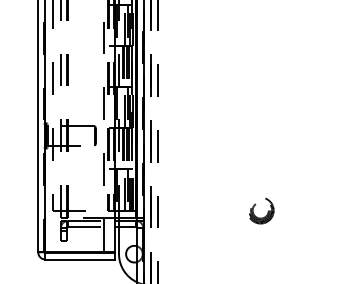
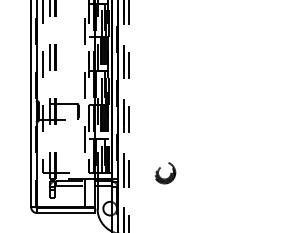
part: (267, 211) -> (170, 173), moved

